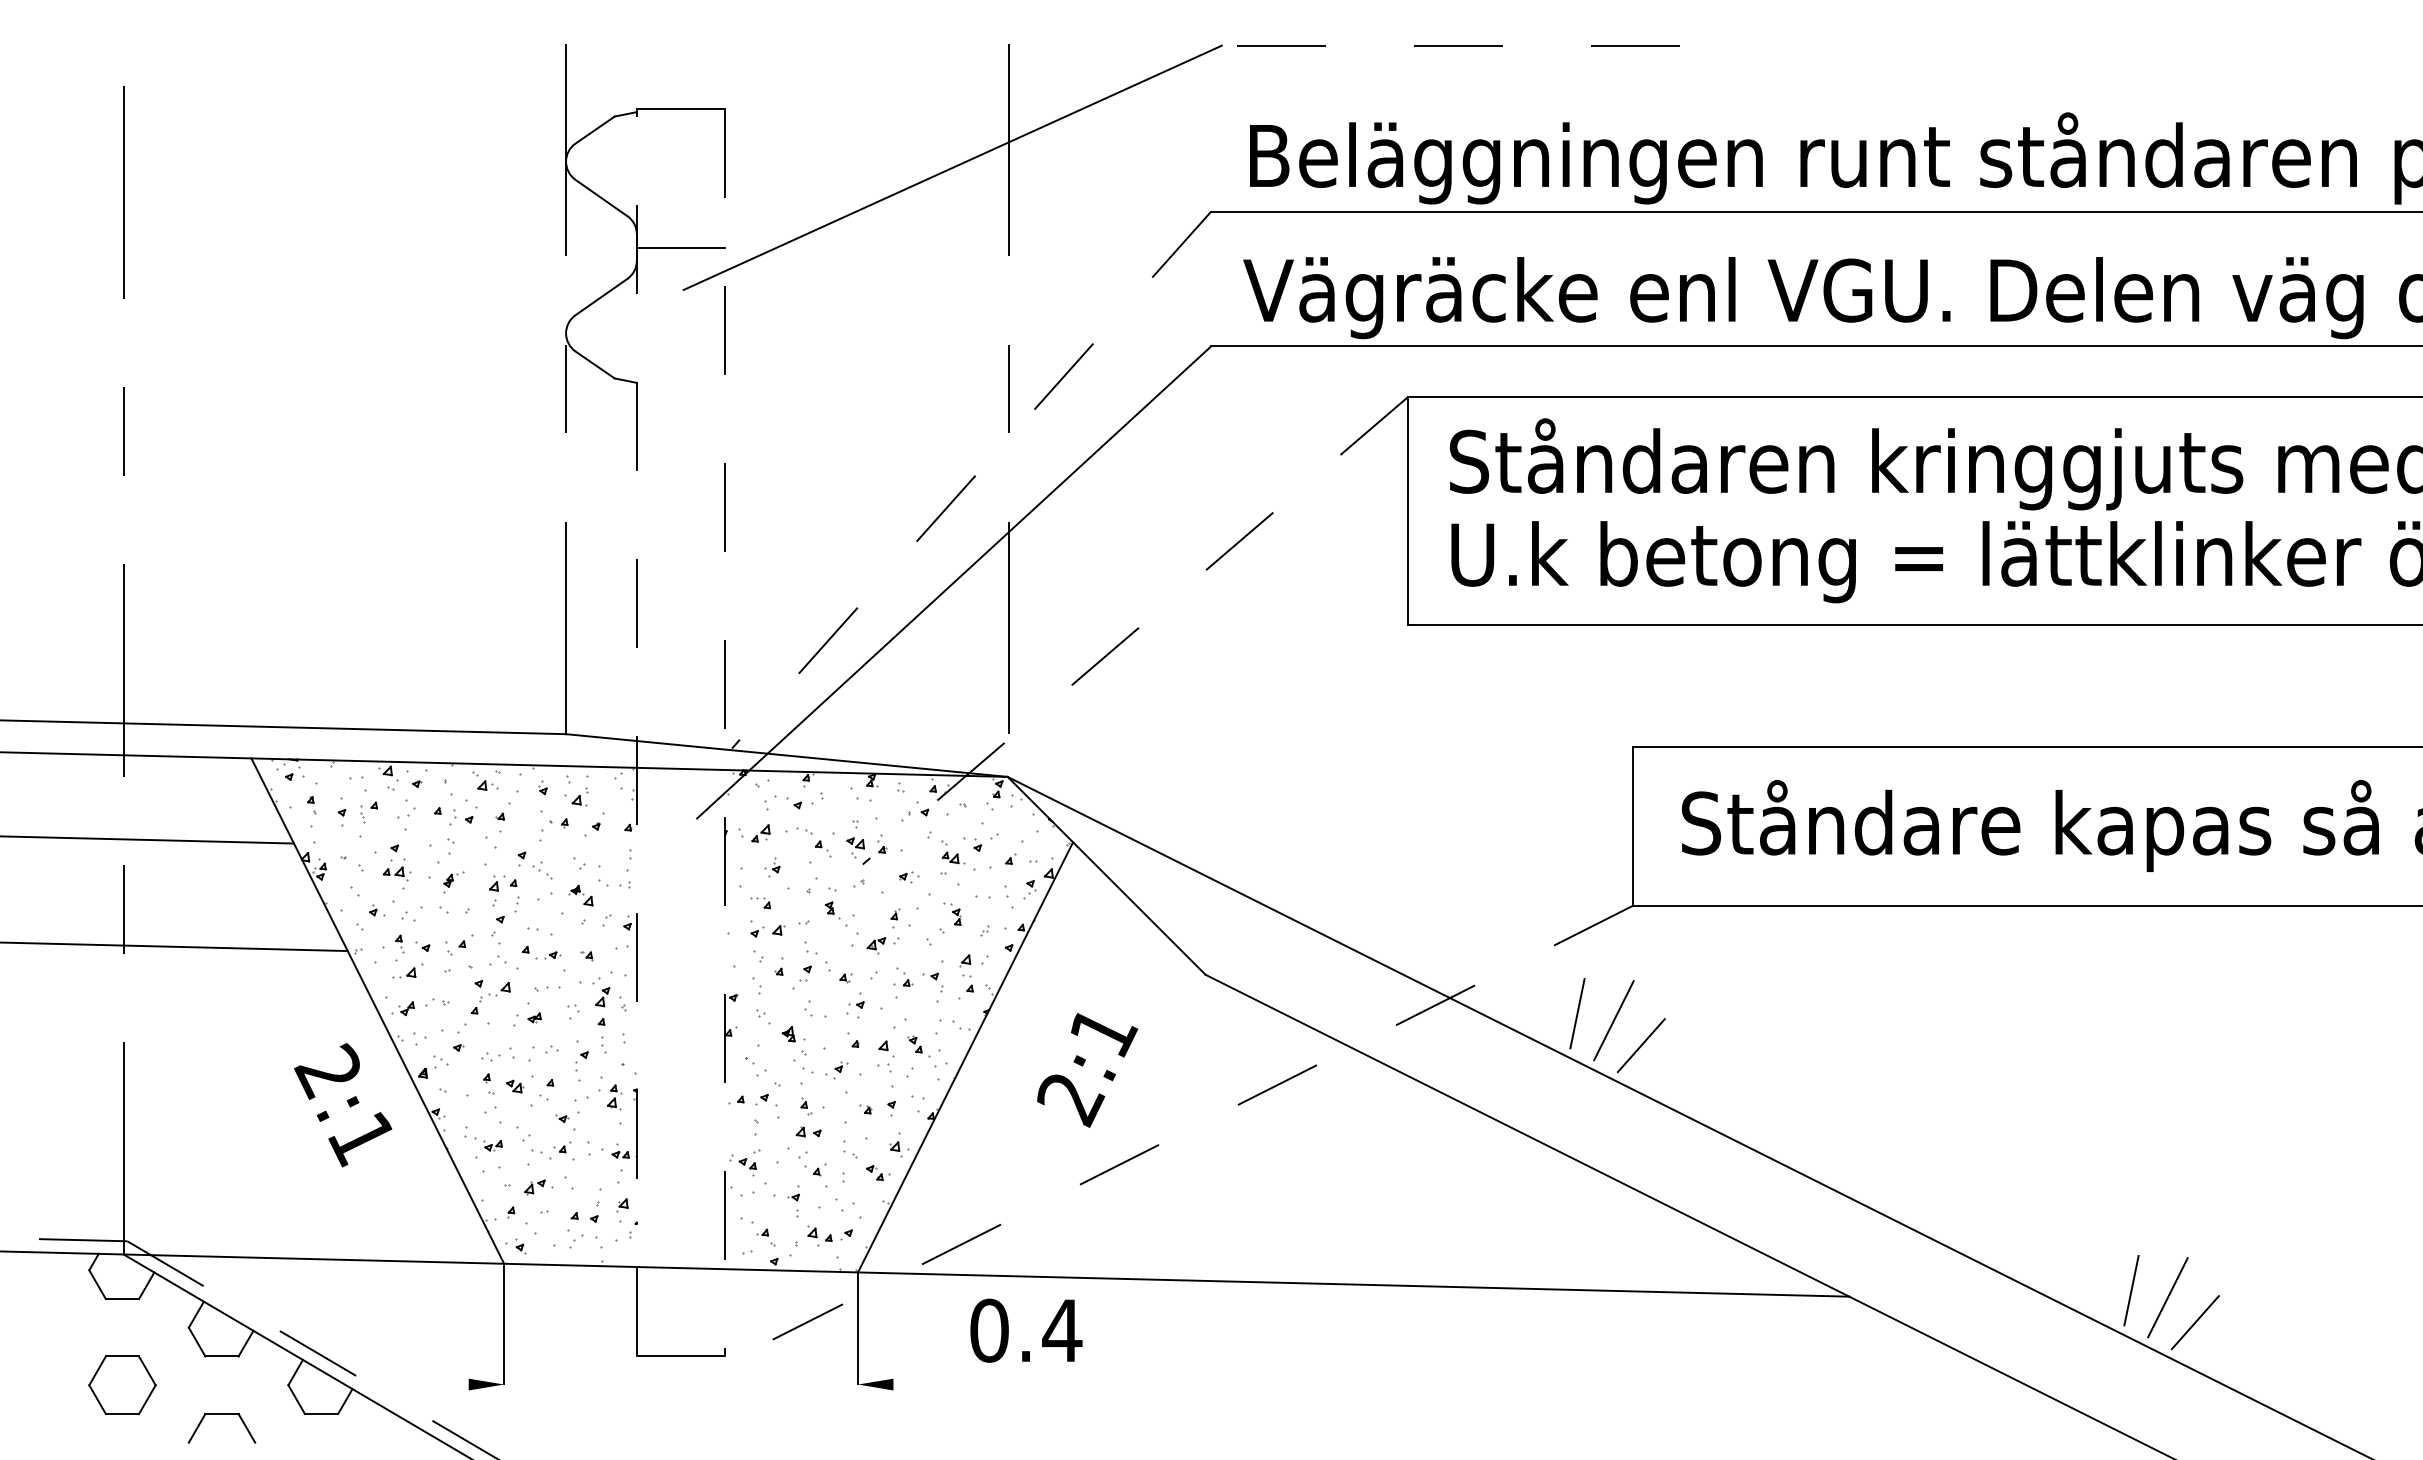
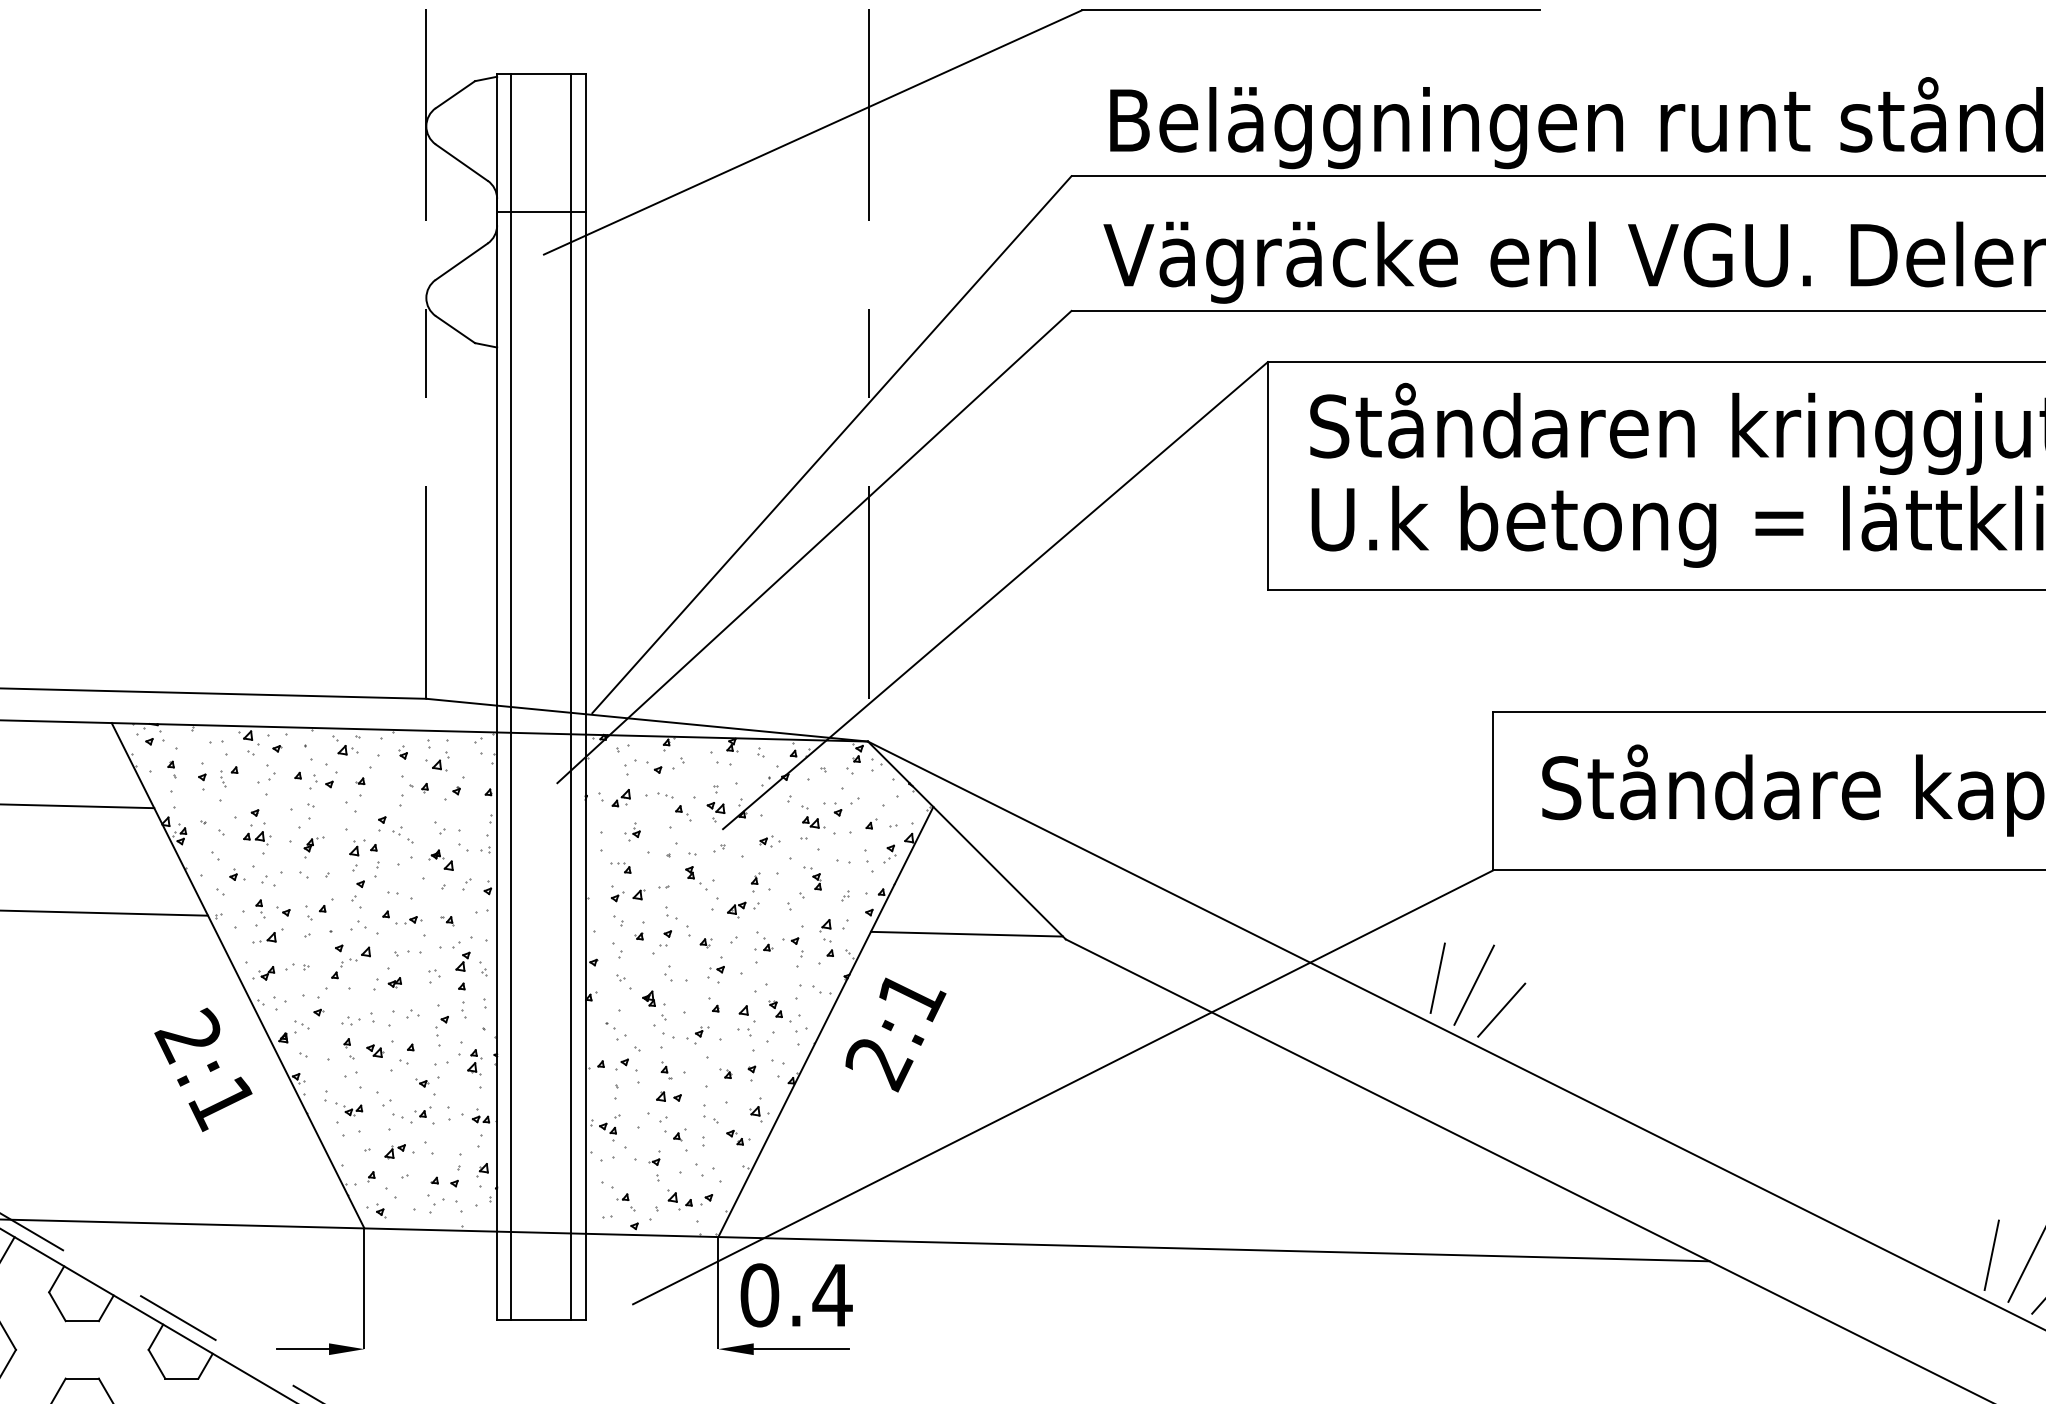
line: (1450, 45) -> (1310, 10), dashed -> solid
line: (971, 480) -> (831, 445), dashed -> solid
line: (1135, 630) -> (995, 595), dashed -> solid
line: (636, 732) -> (496, 697), dashed -> solid
line: (651, 732) -> (511, 697), added
line: (711, 732) -> (571, 697), added
line: (725, 733) -> (585, 698), dashed -> solid
line: (1106, 969) -> (966, 934), added
text: (1087, 1070) -> (895, 1035), moved
line: (1202, 1122) -> (1062, 1087), dashed -> solid
text: (1026, 1330) -> (796, 1295), moved
line: (442, 1384) -> (302, 1349), added
line: (940, 1384) -> (800, 1349), added

